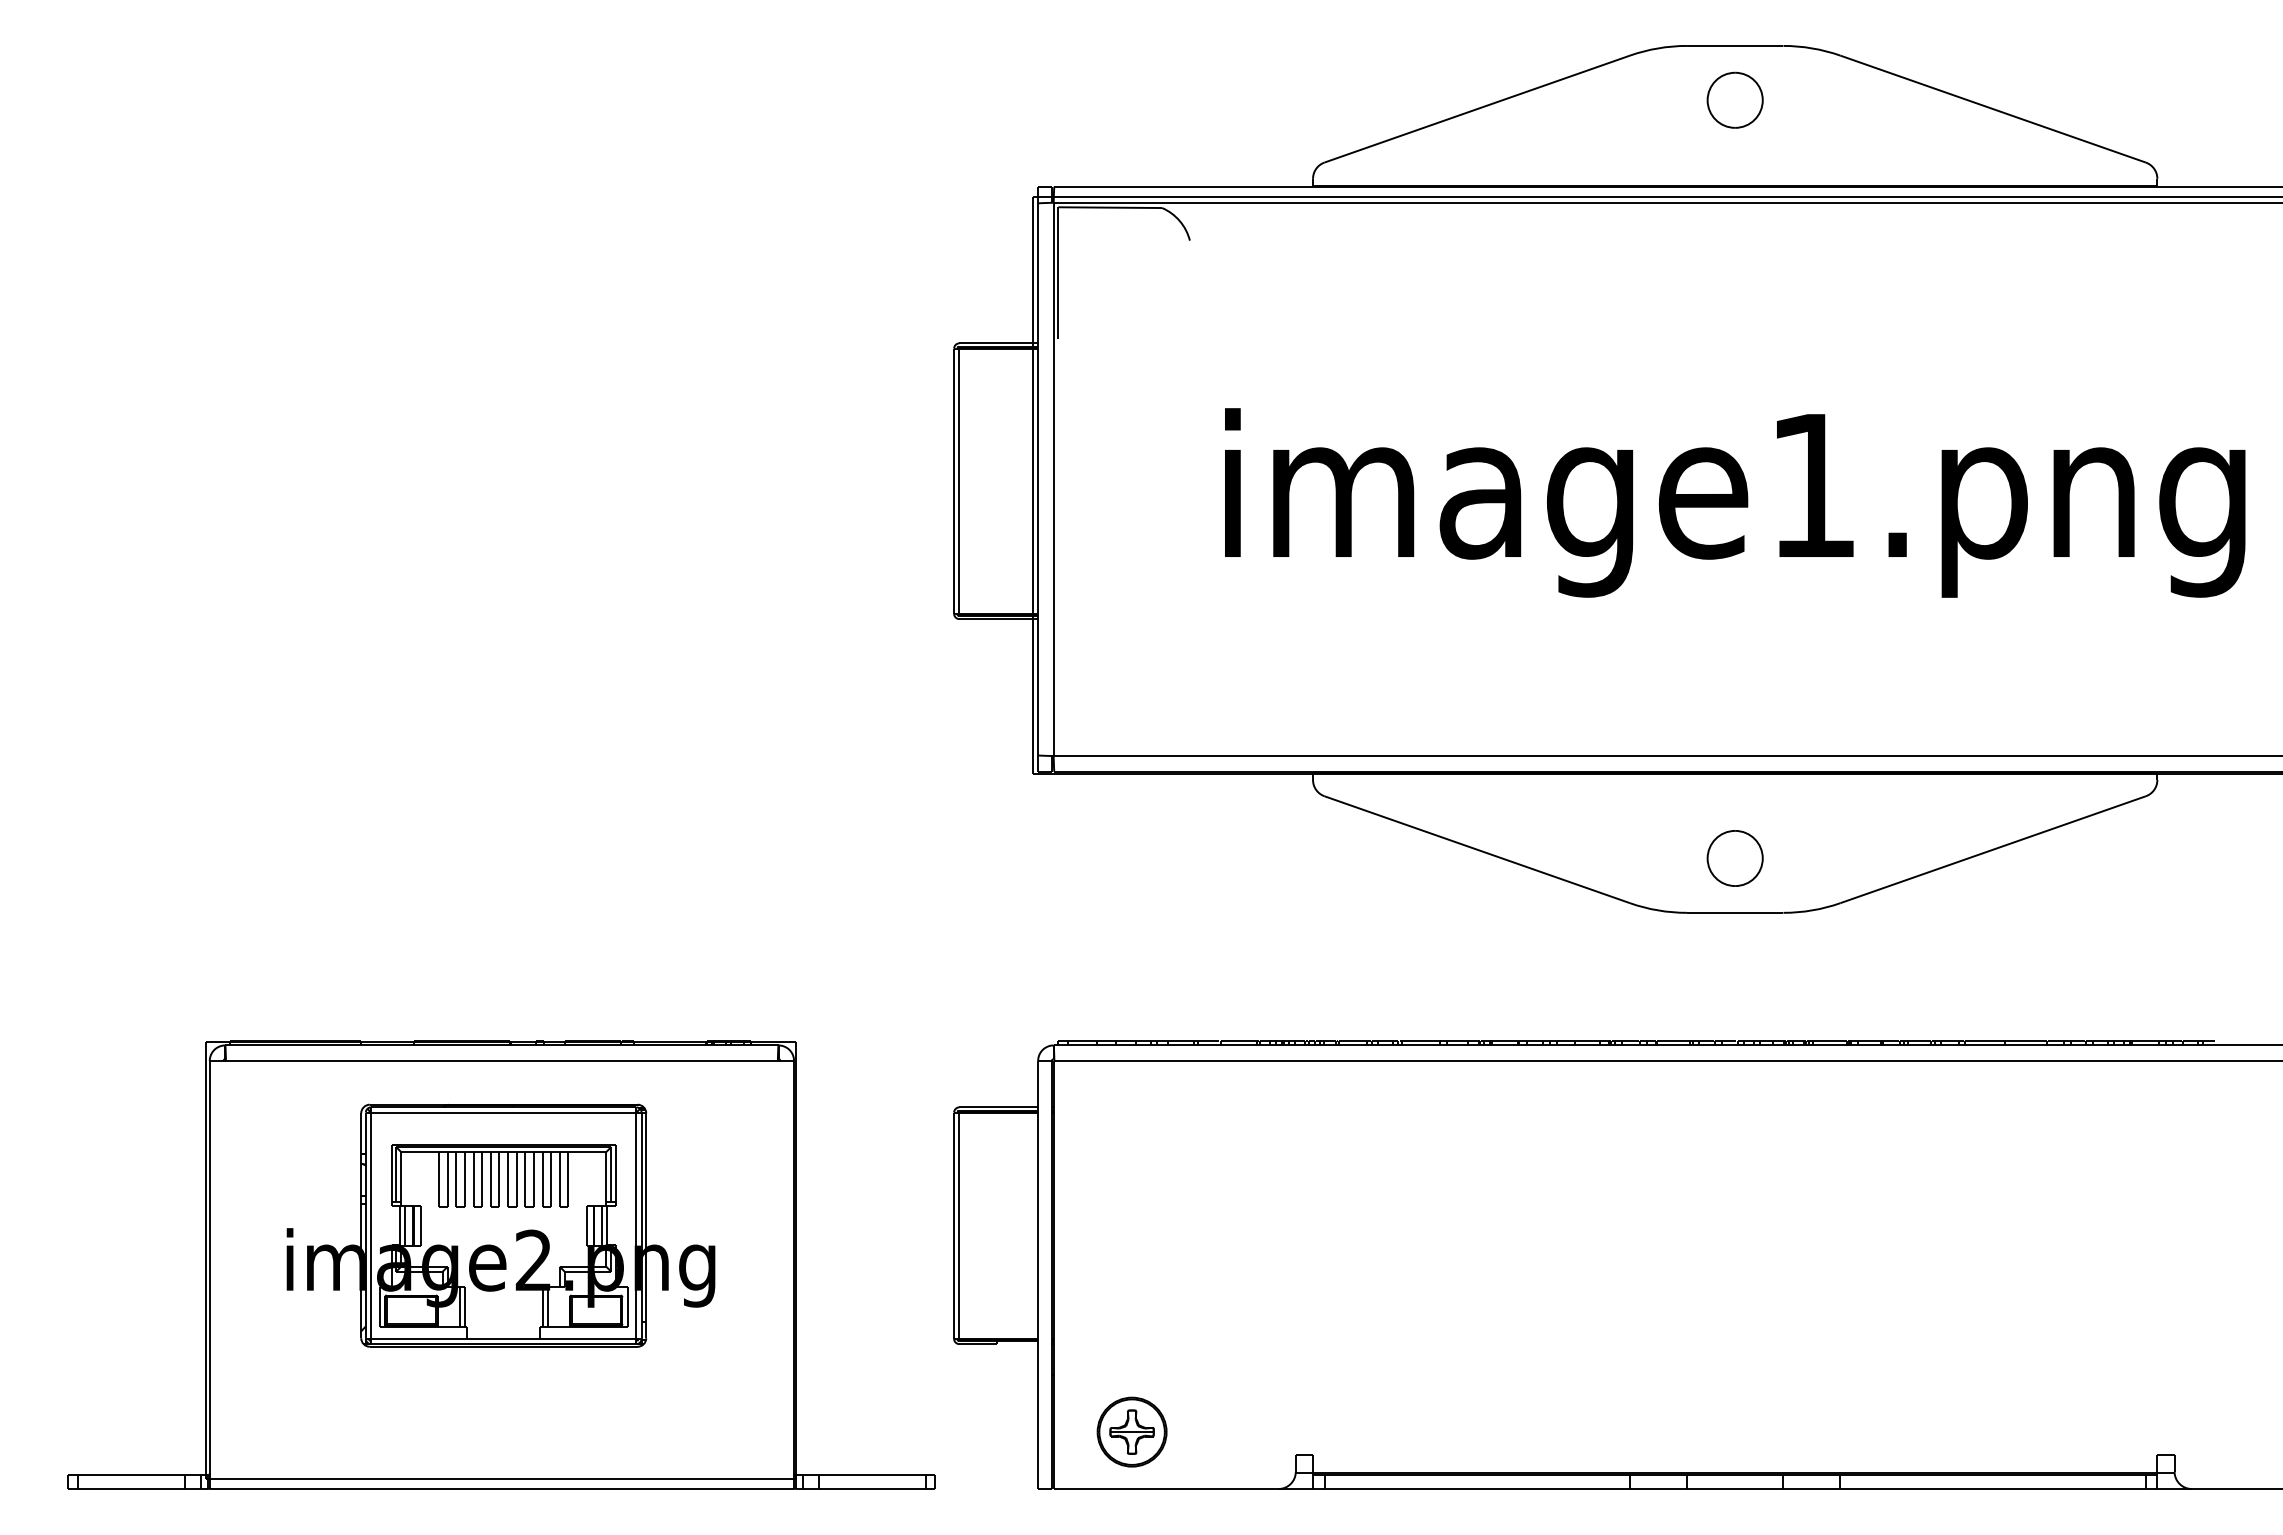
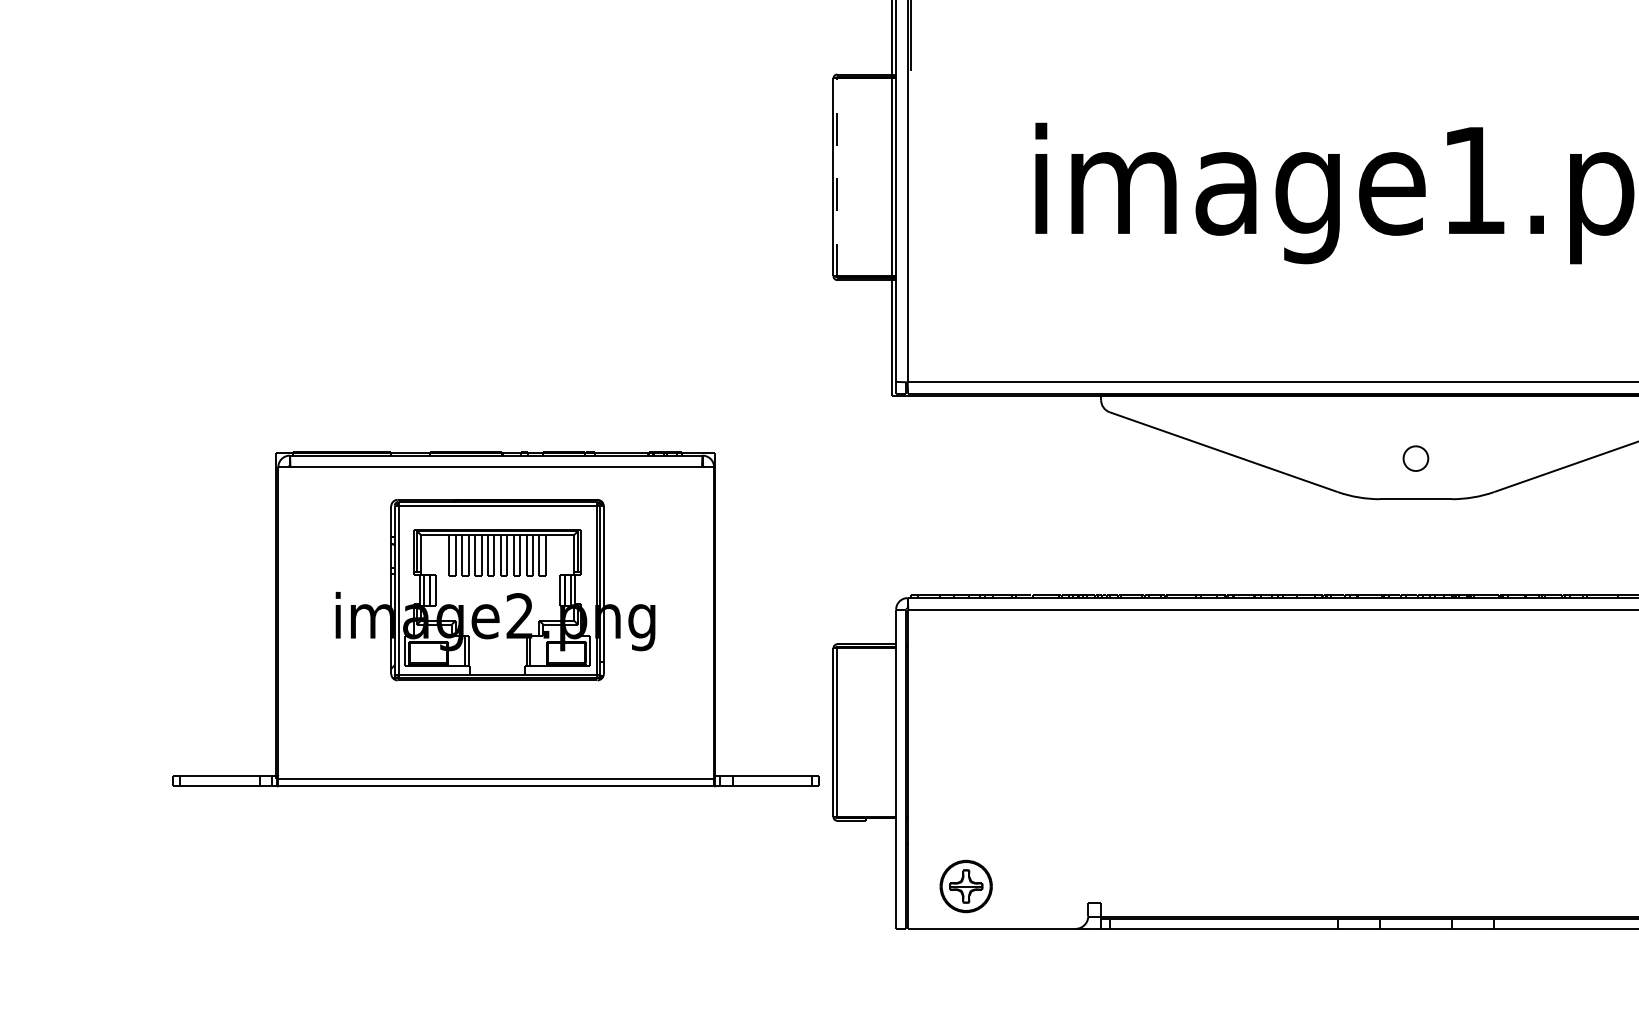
line: (959, 481) -> (837, 177), solid -> dashed
part: (1734, 858) -> (1415, 458), size x0.6
part: (501, 1264) -> (495, 619), moved

